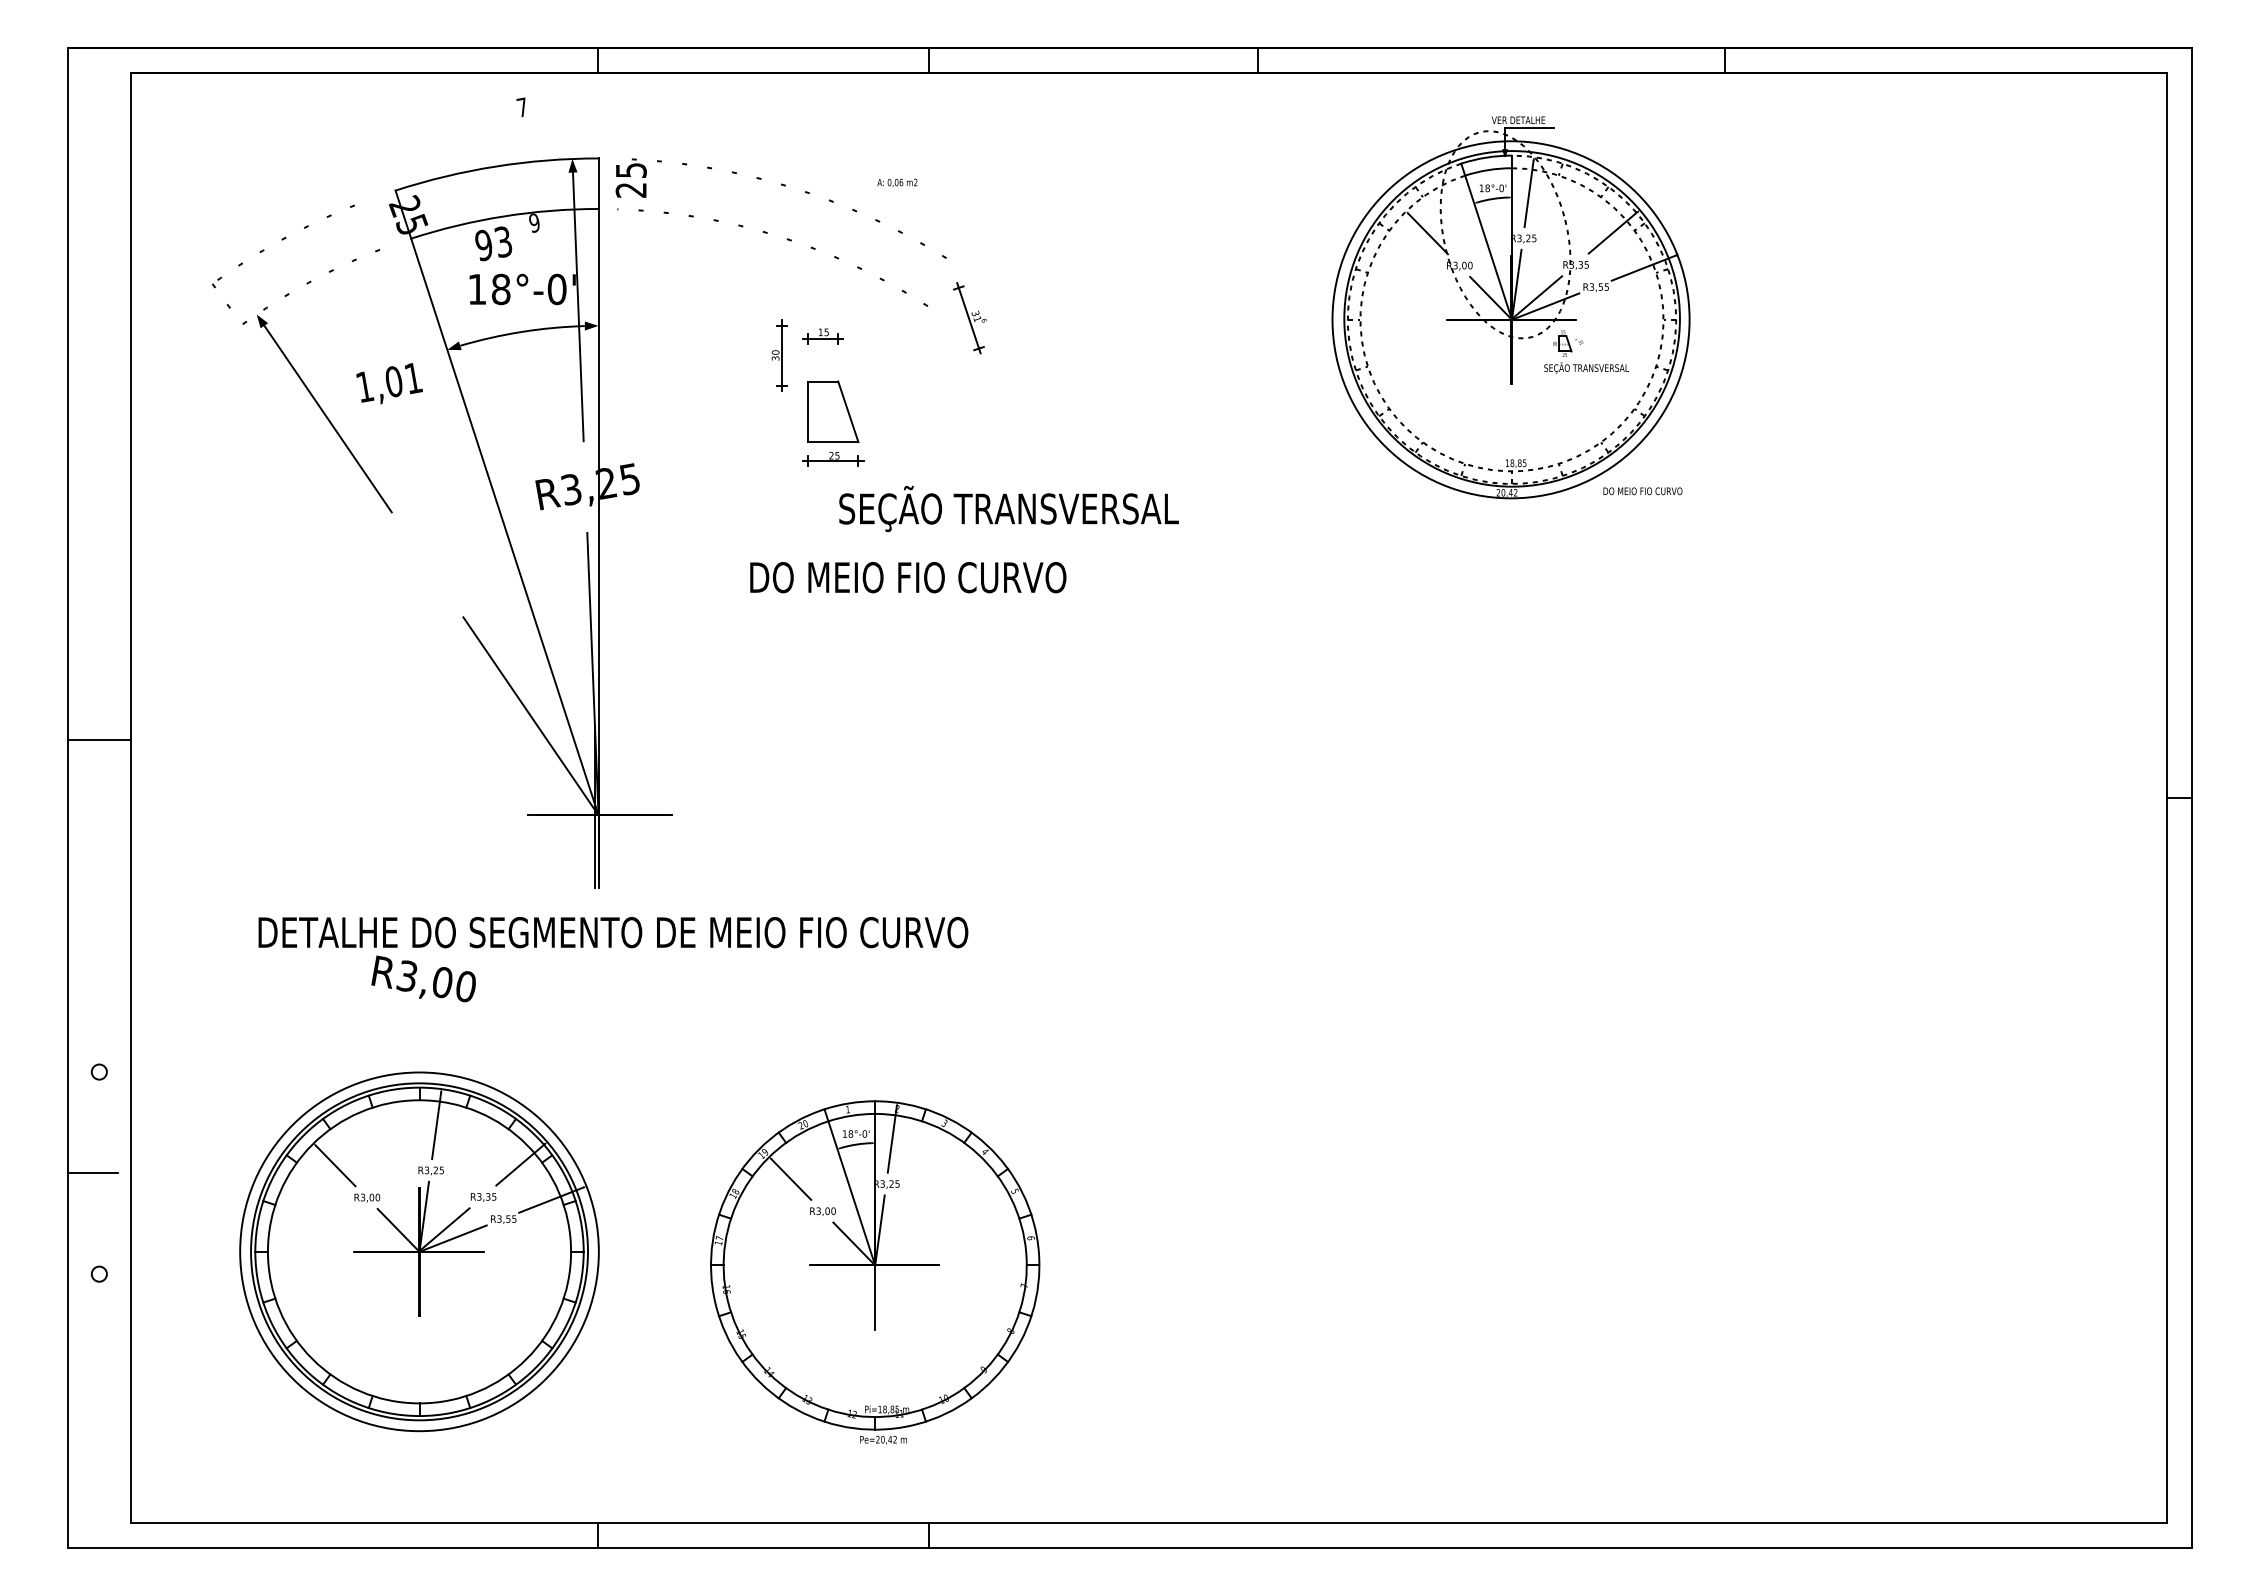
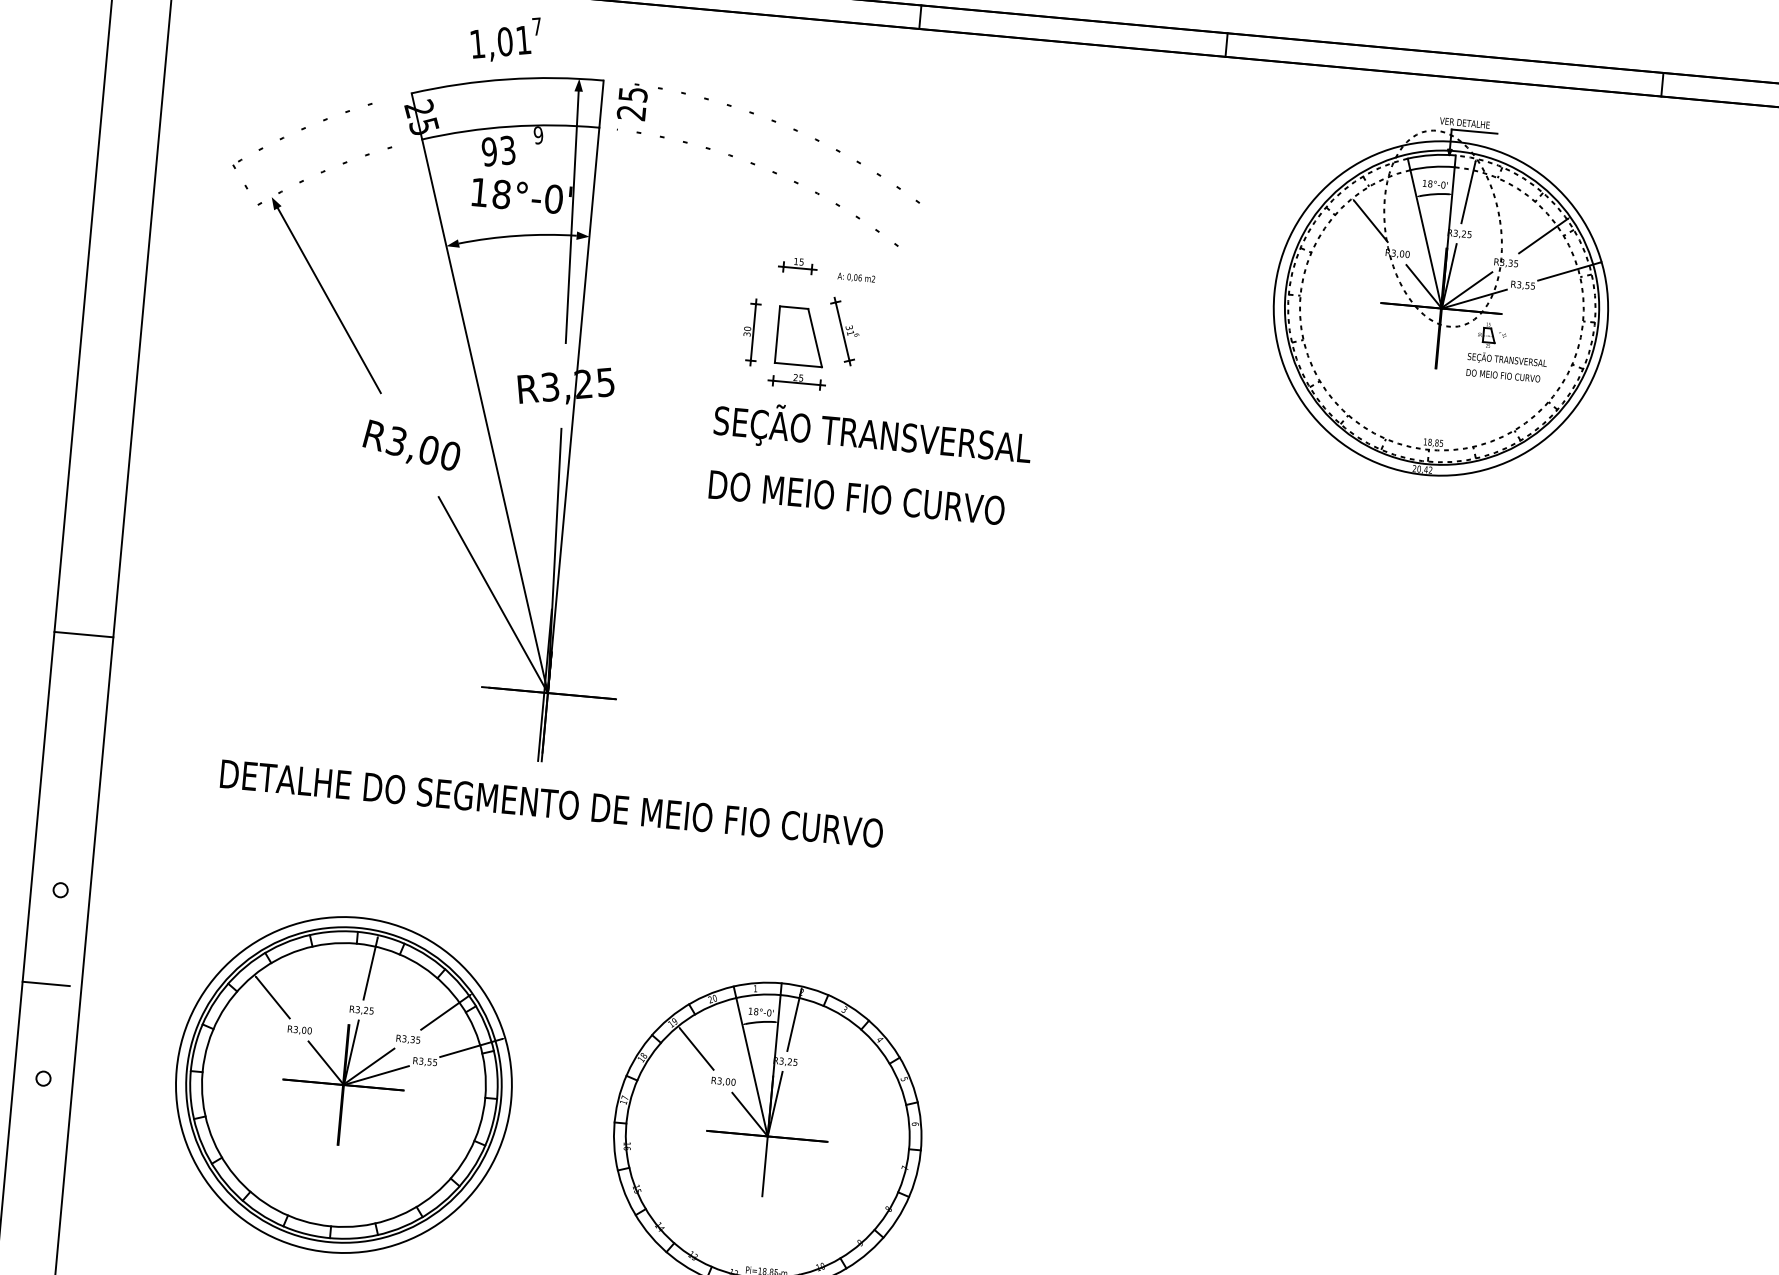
text: (897, 182) -> (856, 277), moved
part: (969, 318) -> (843, 331), moved
part: (779, 355) -> (750, 331), moved
text: (389, 383) -> (500, 43), moved
text: (1642, 491) -> (1502, 375), moved
text: (1008, 508) -> (872, 434), moved
line: (98, 740) -> (83, 635), moved
text: (423, 978) -> (411, 444), moved

